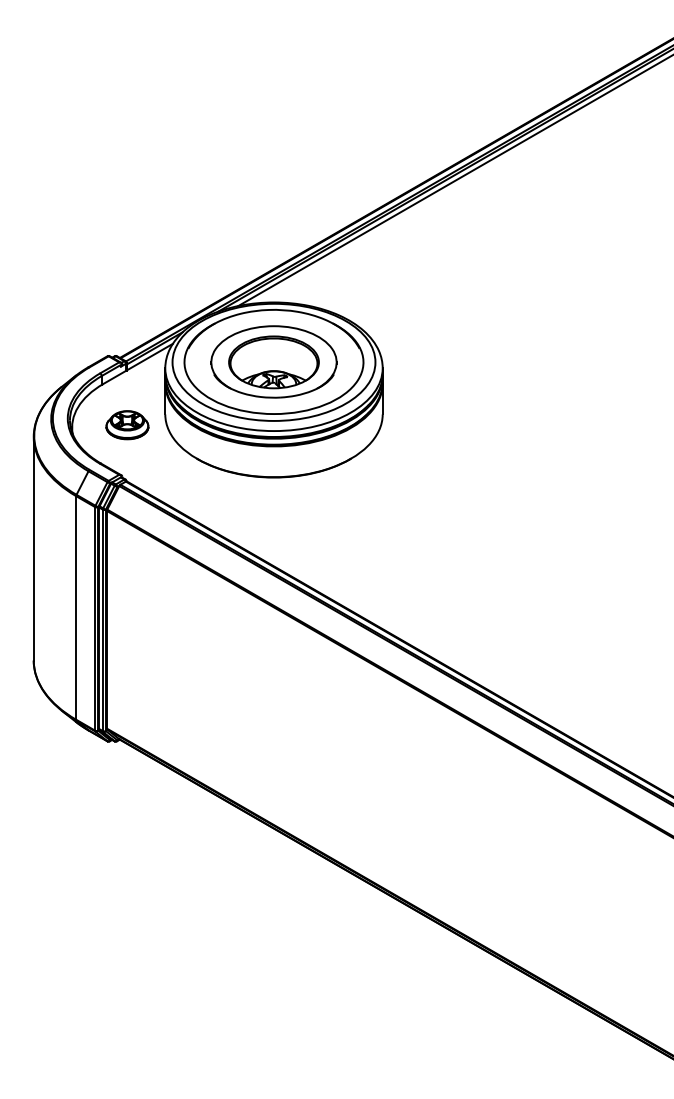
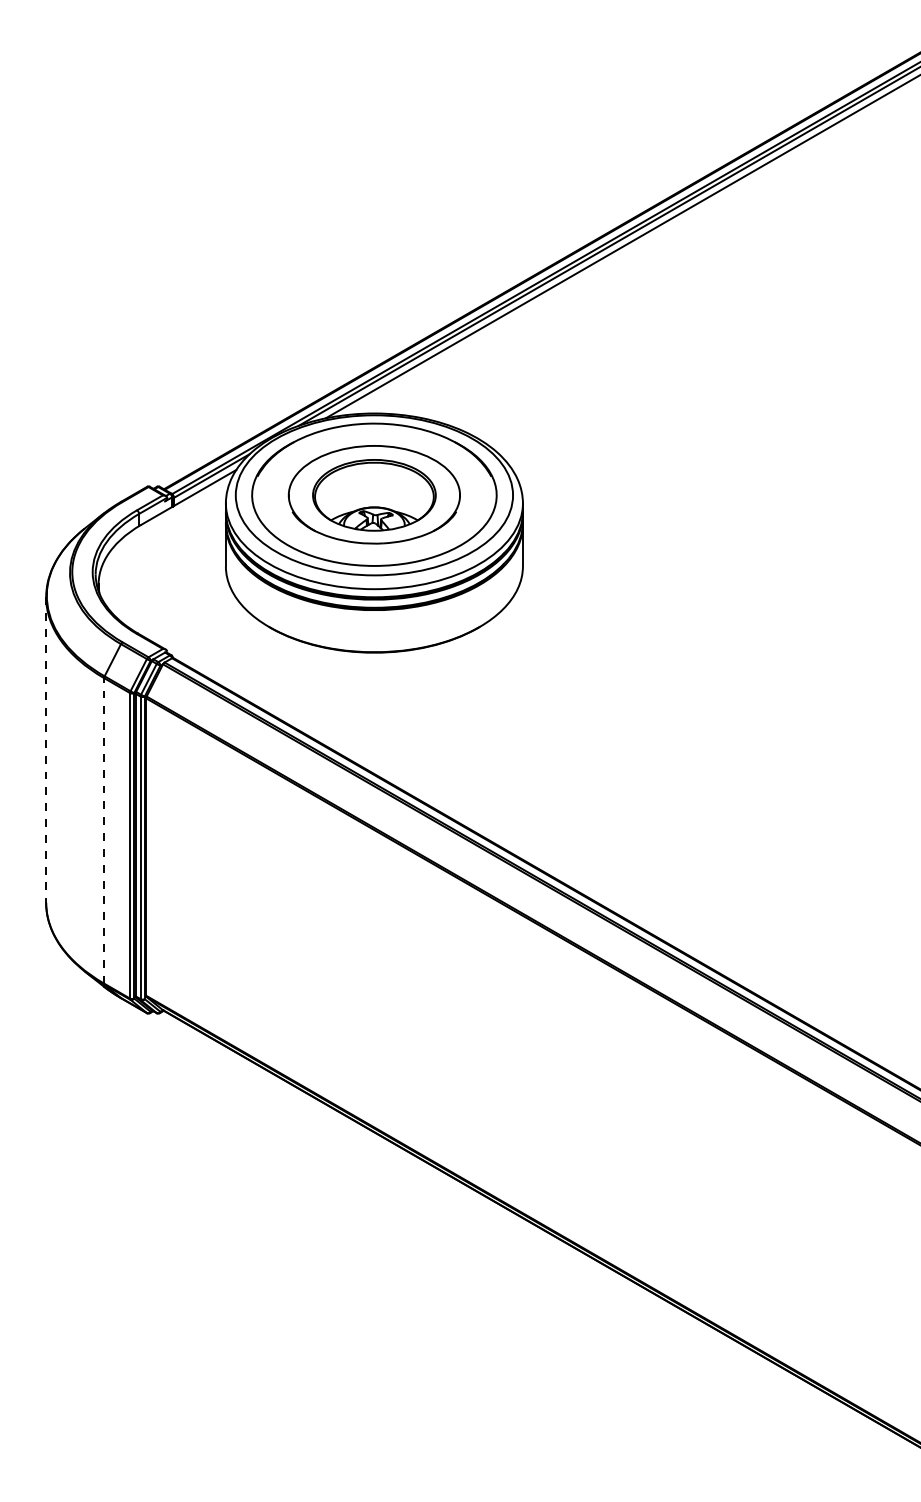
part: (126, 425) -> (173, 581), removed
line: (33, 549) -> (46, 750), solid -> dashed
line: (76, 607) -> (104, 830), solid -> dashed

